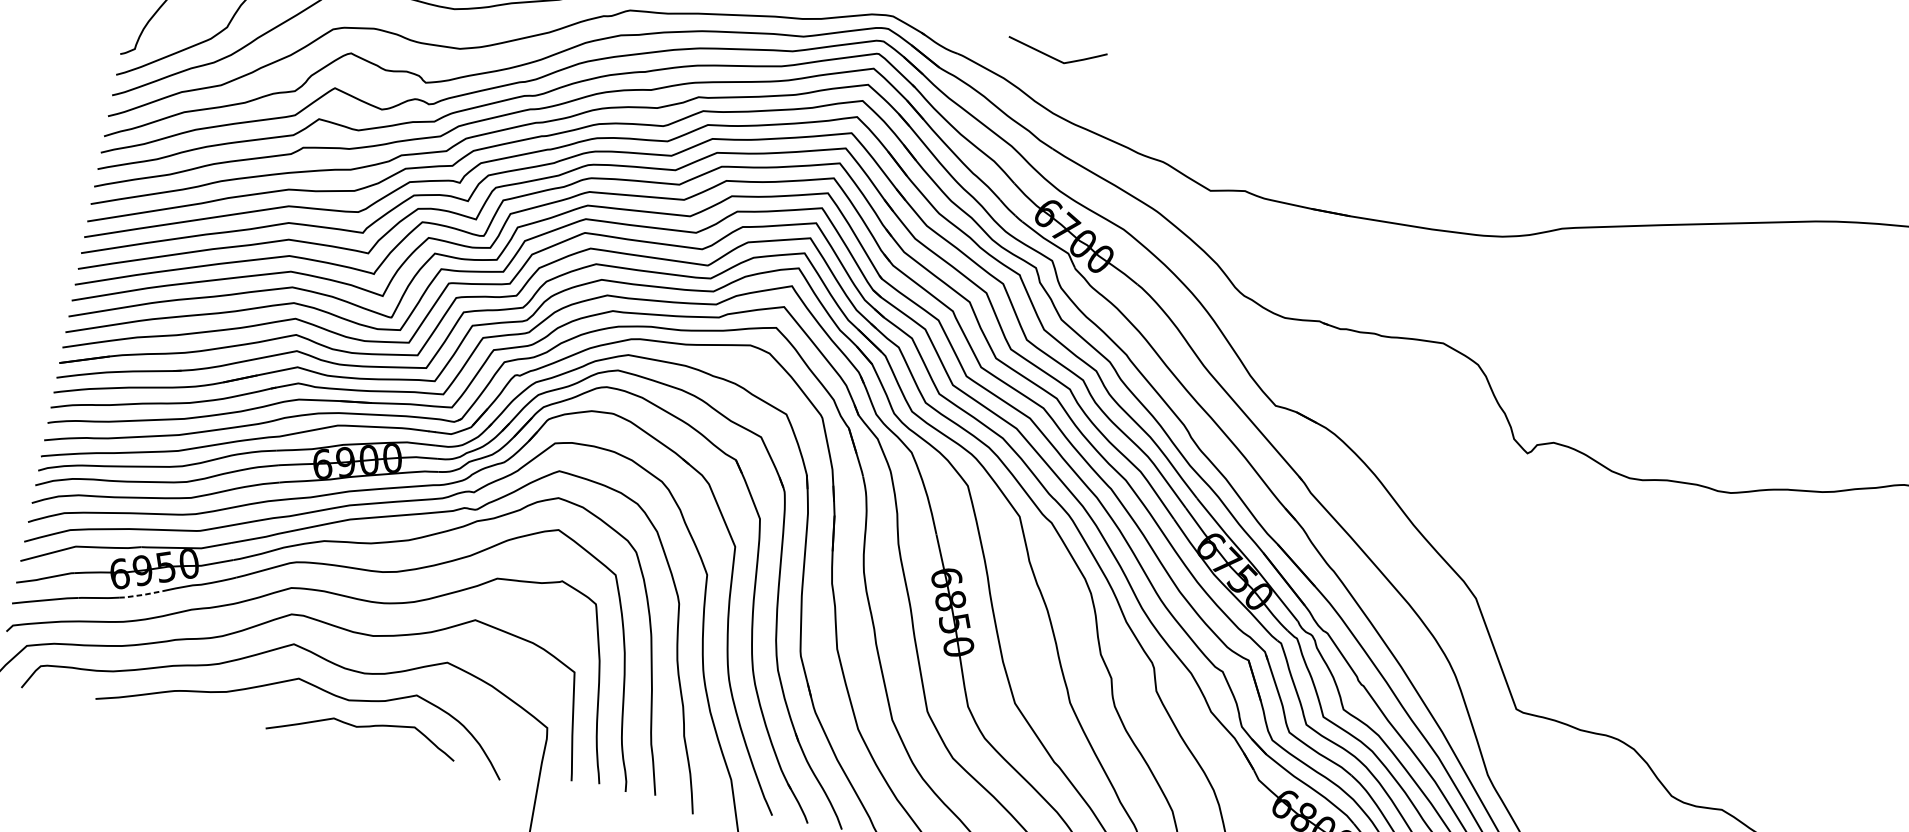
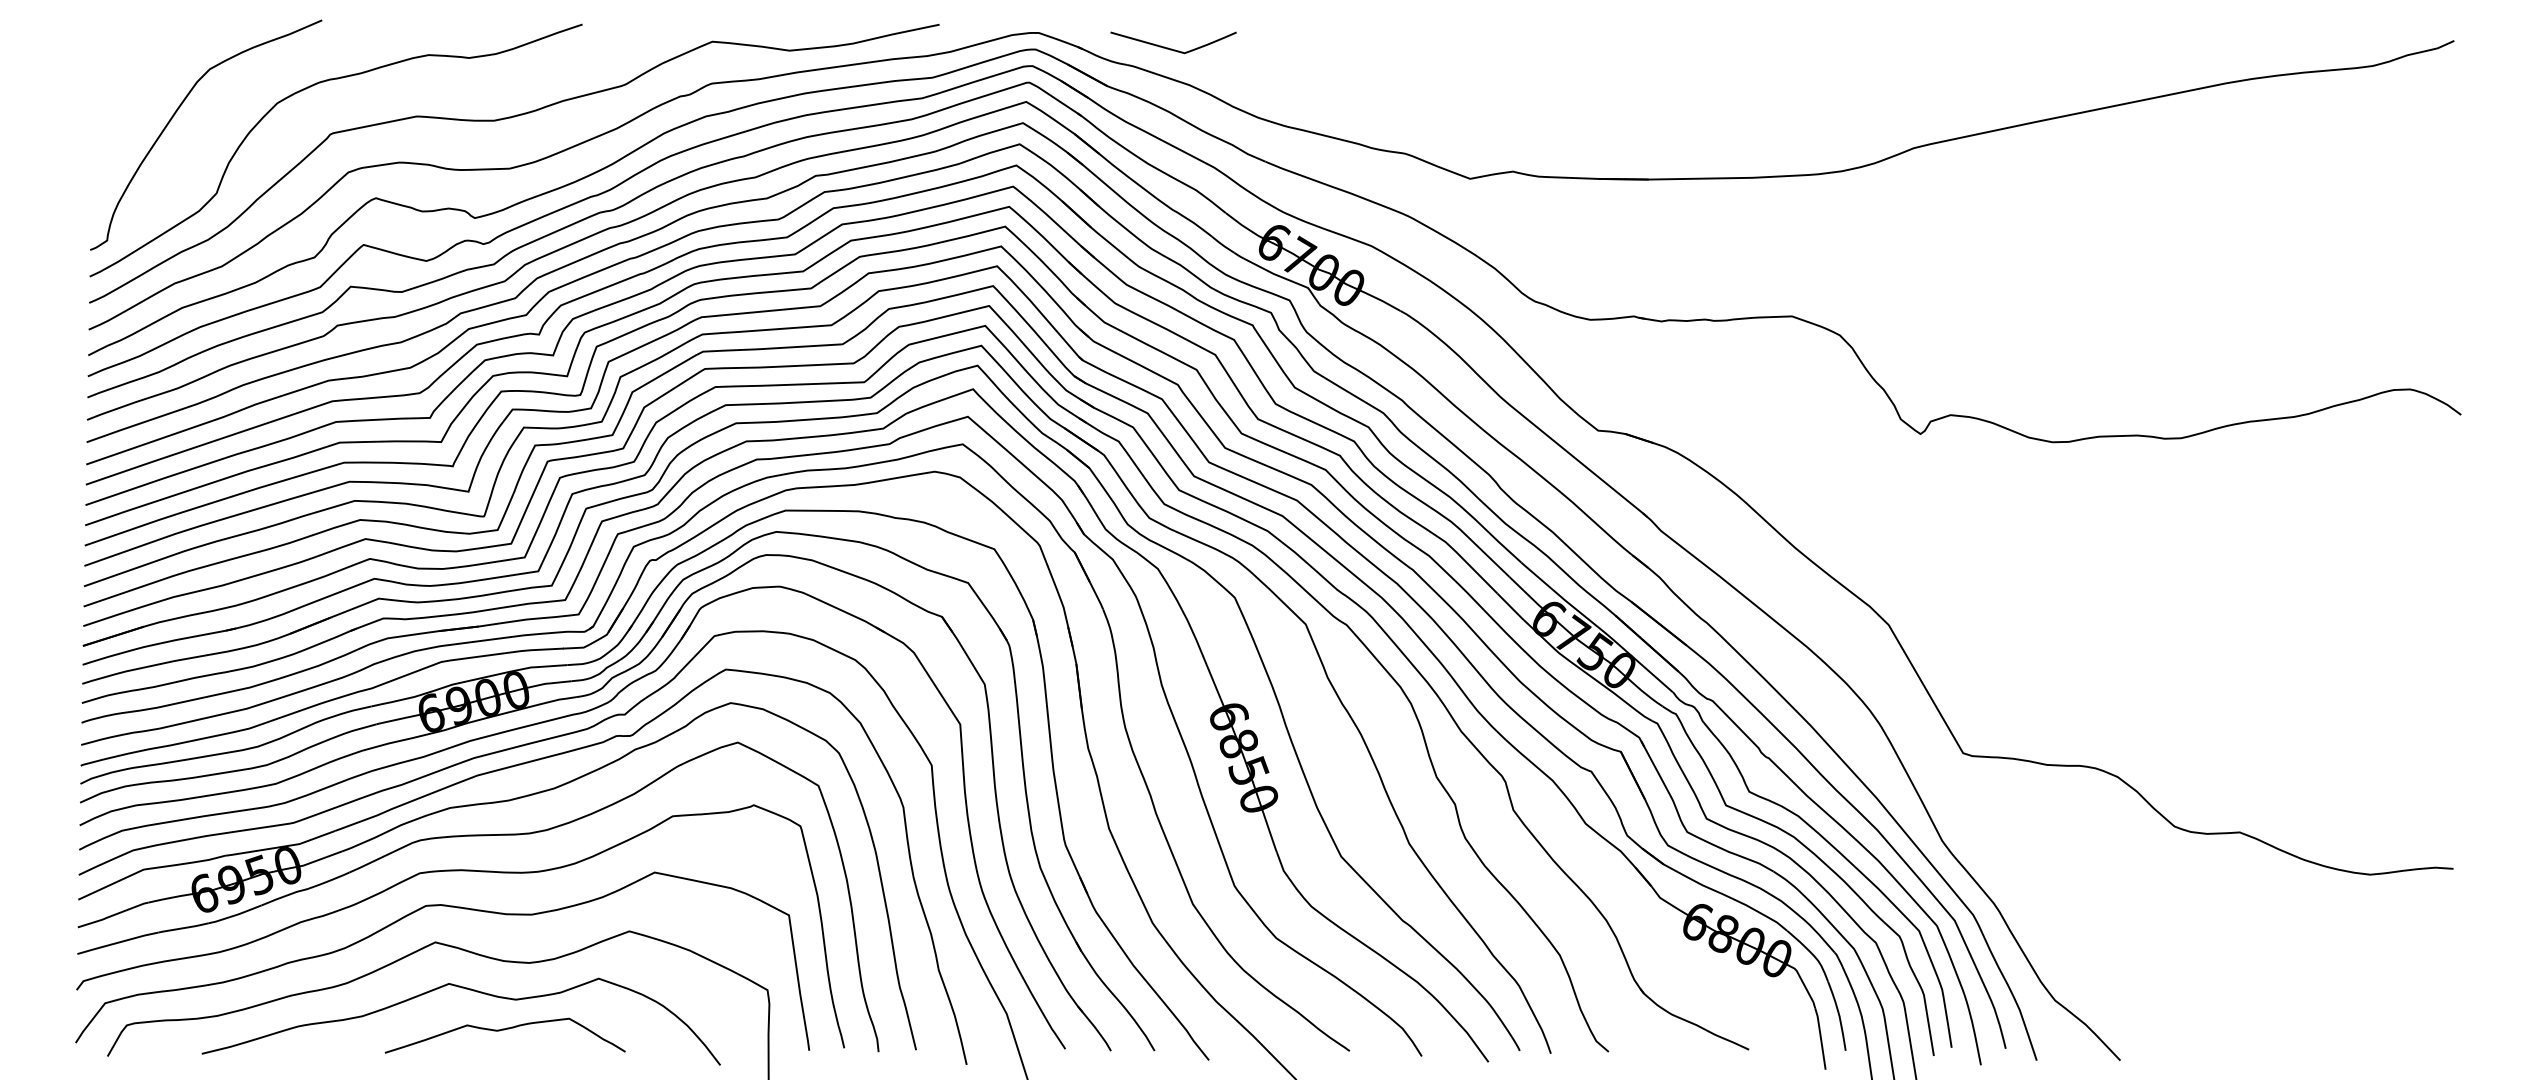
curve: (1054, 57) -> (1171, 48), moved
line: (141, 595) -> (235, 915), dashed -> solid
curve: (362, 727) -> (504, 1030), moved

